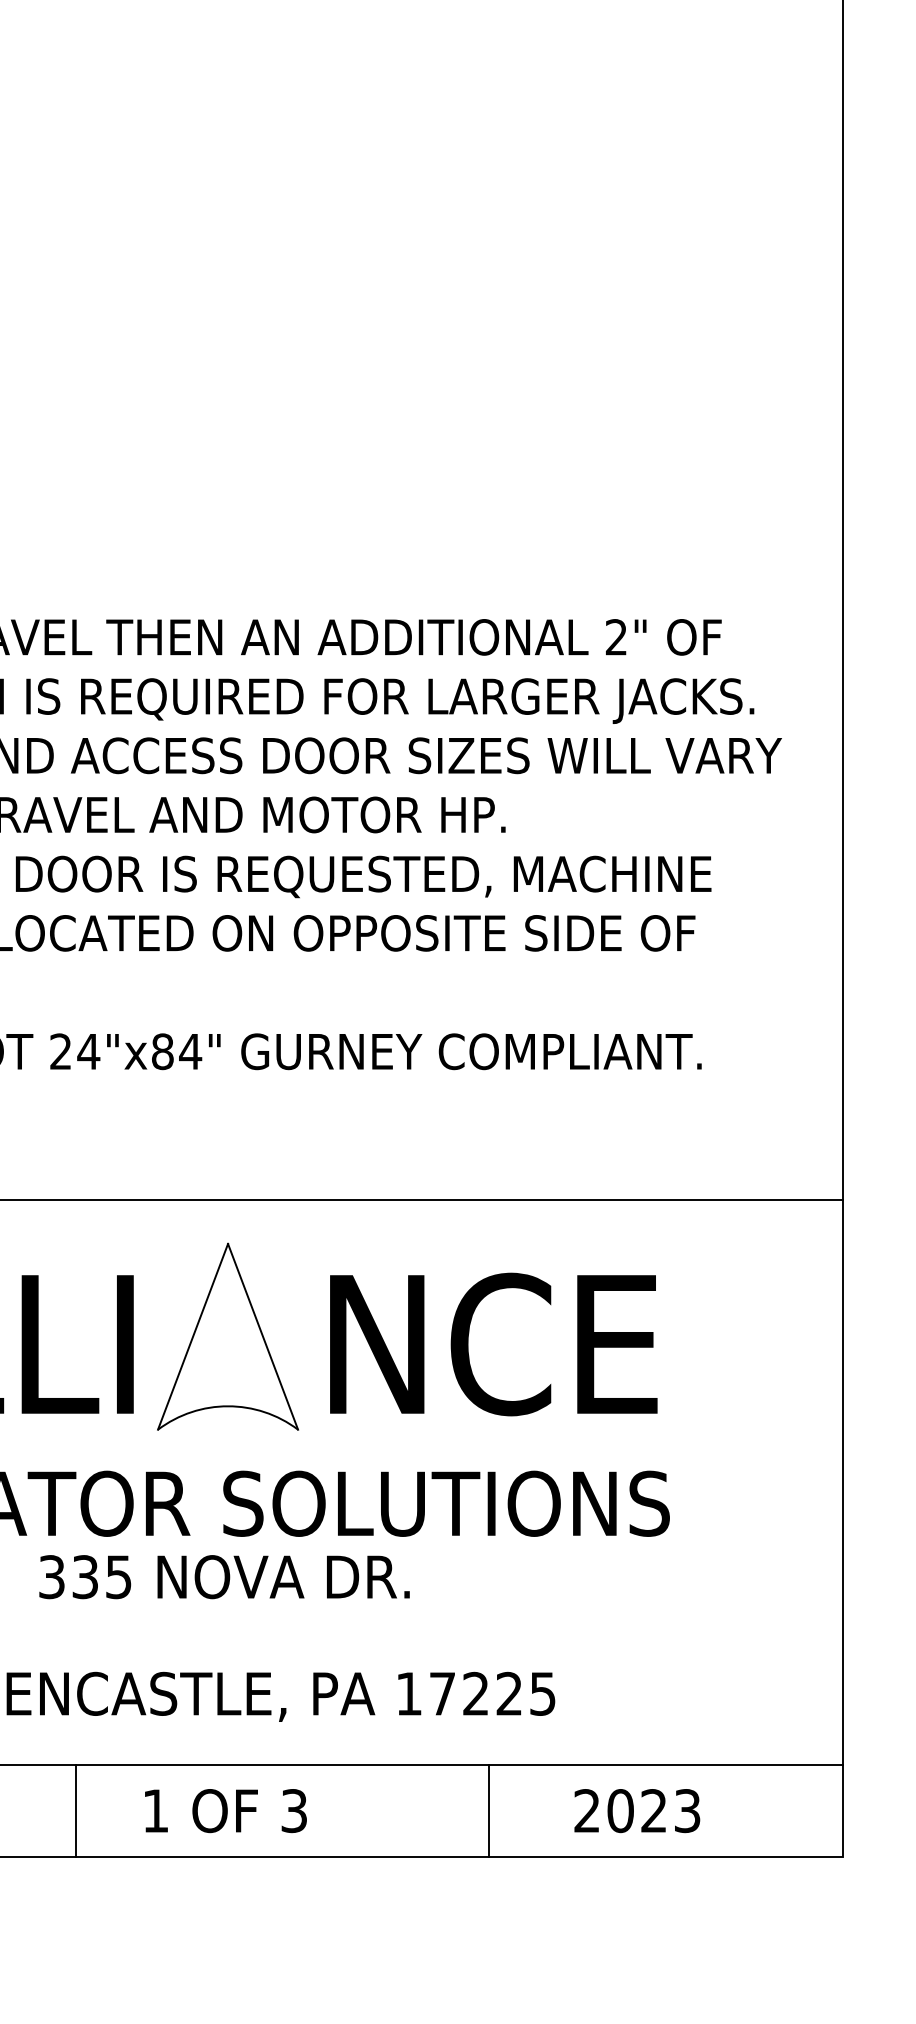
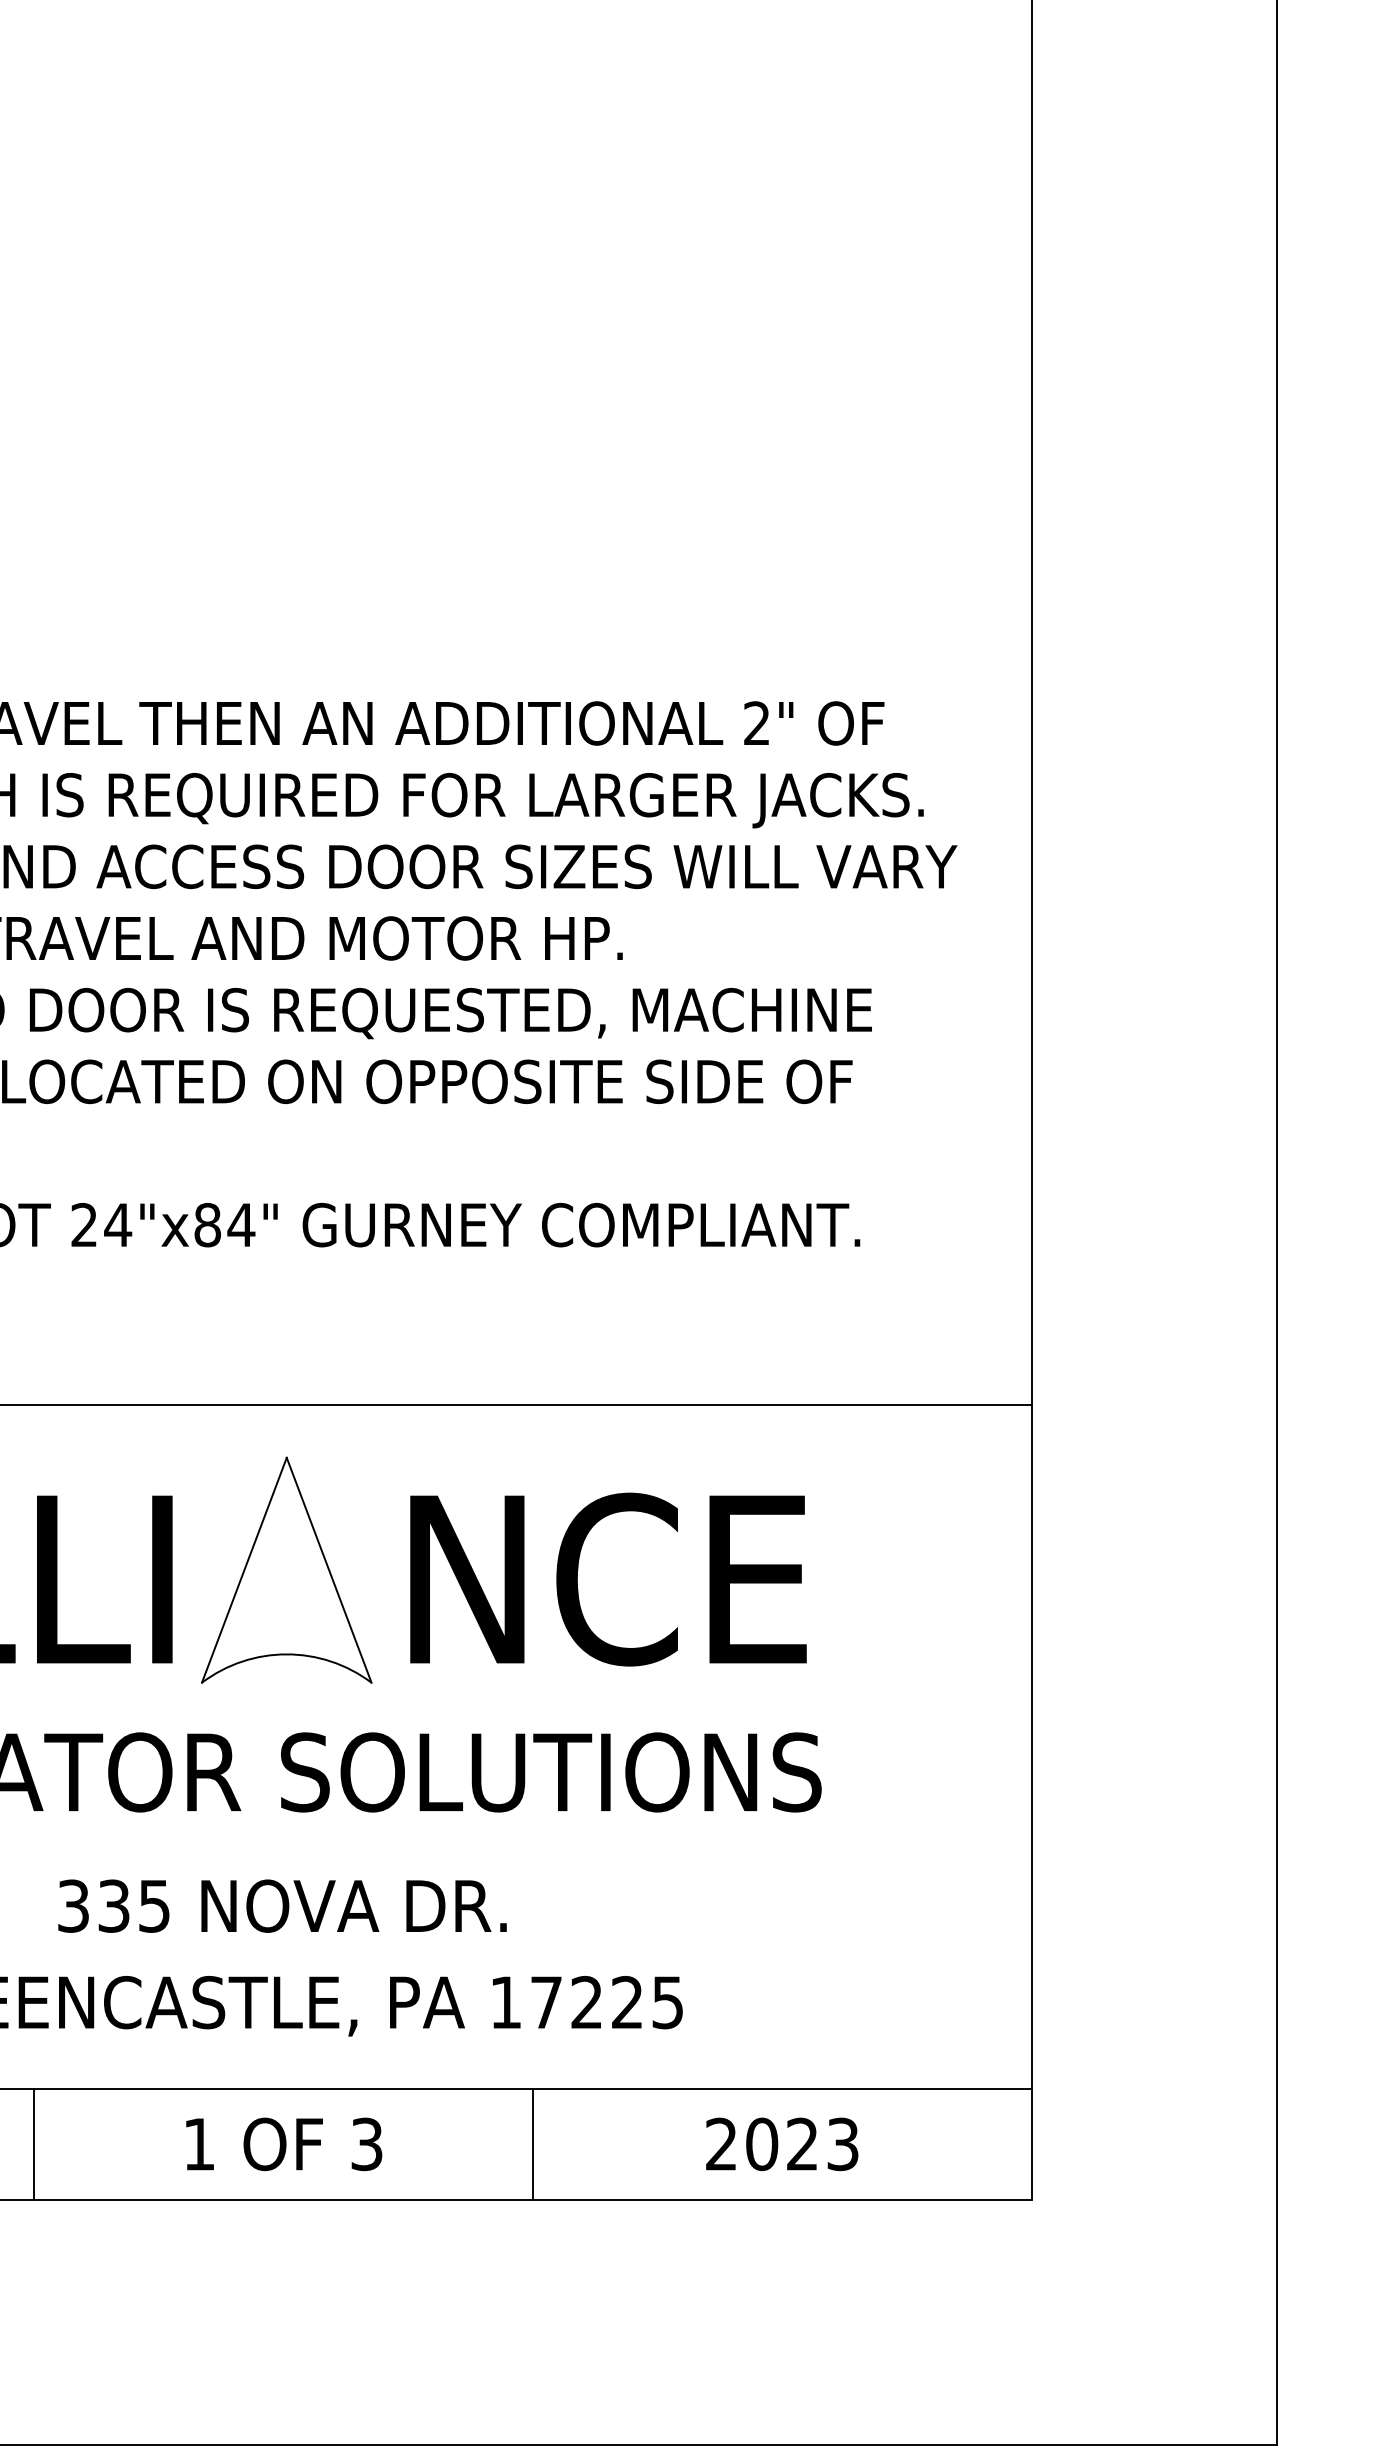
text: (224, 1576) -> (282, 1905), moved
line: (76, 1811) -> (34, 2144), moved
line: (488, 1811) -> (533, 2144), moved

